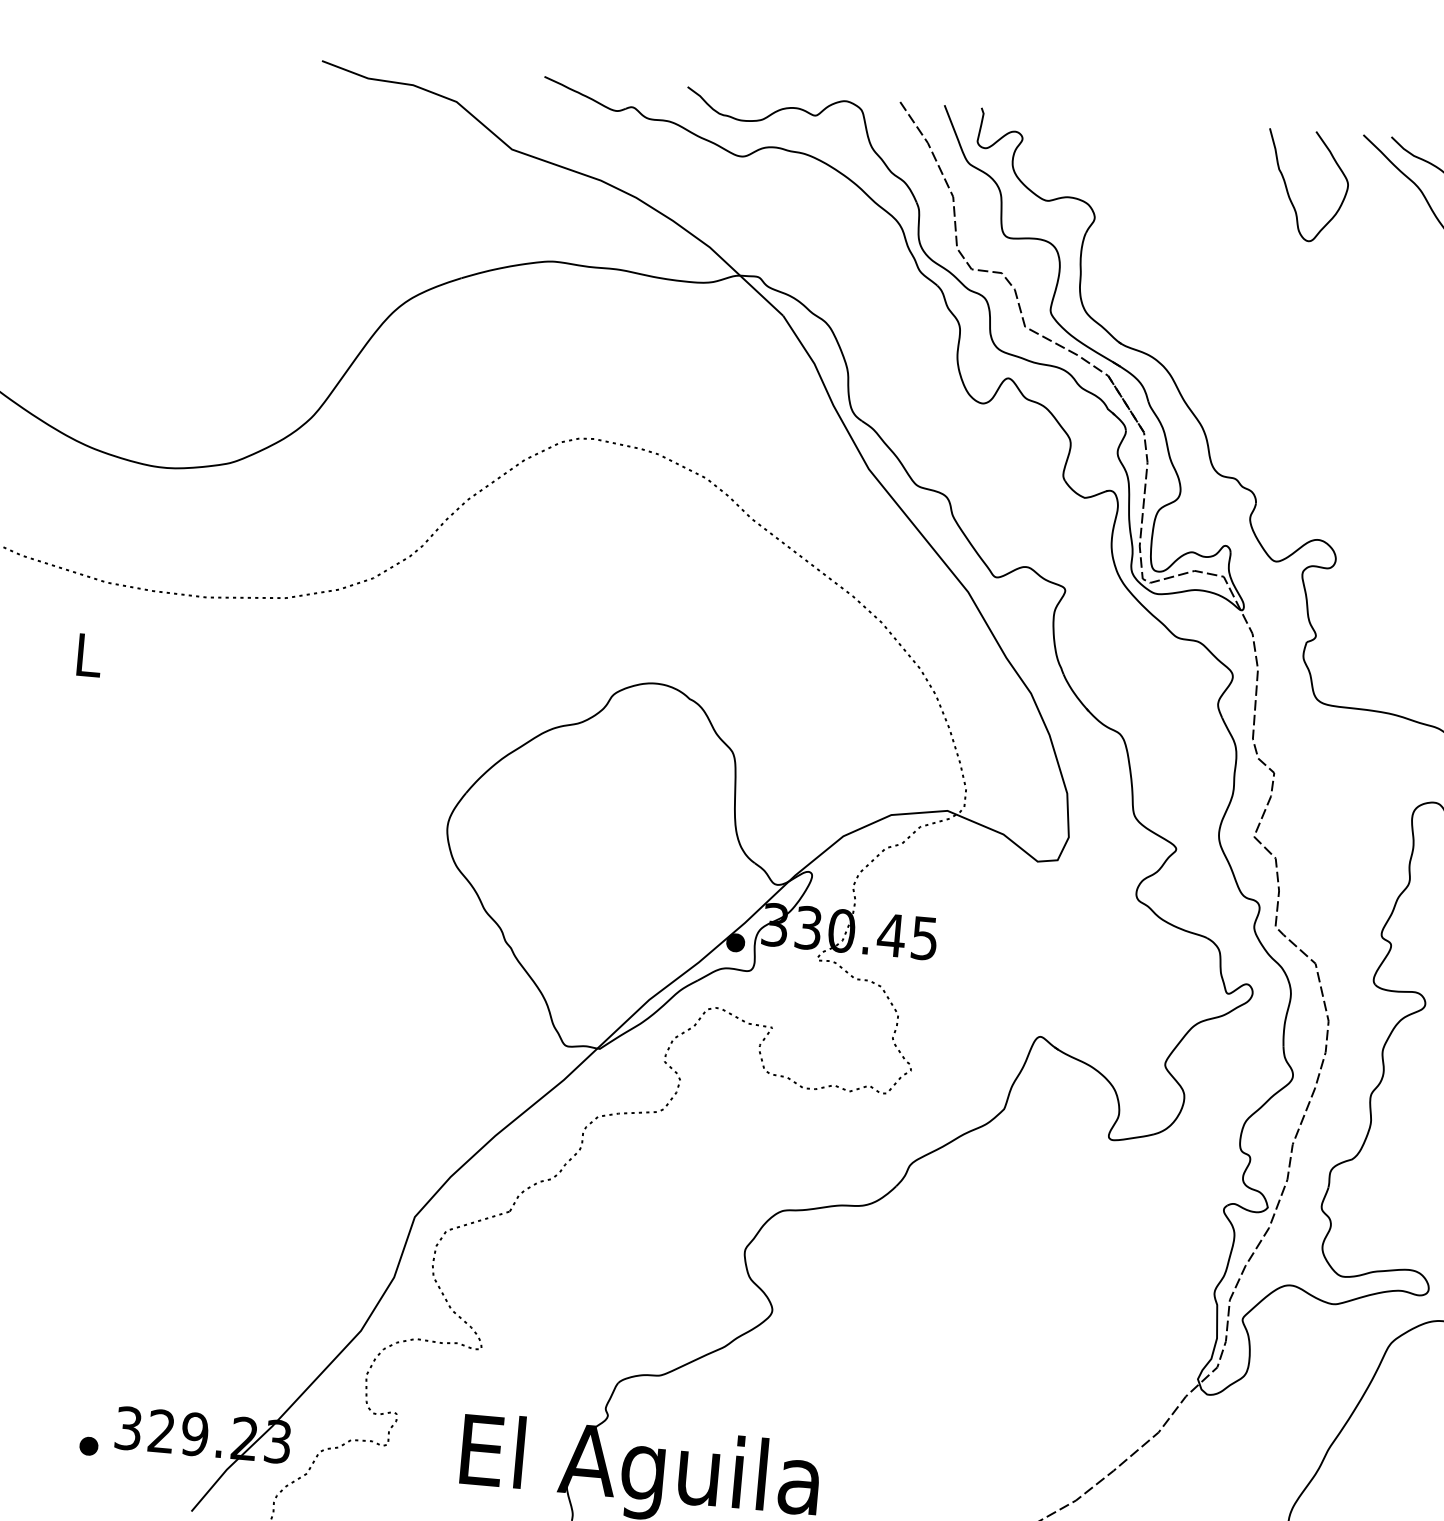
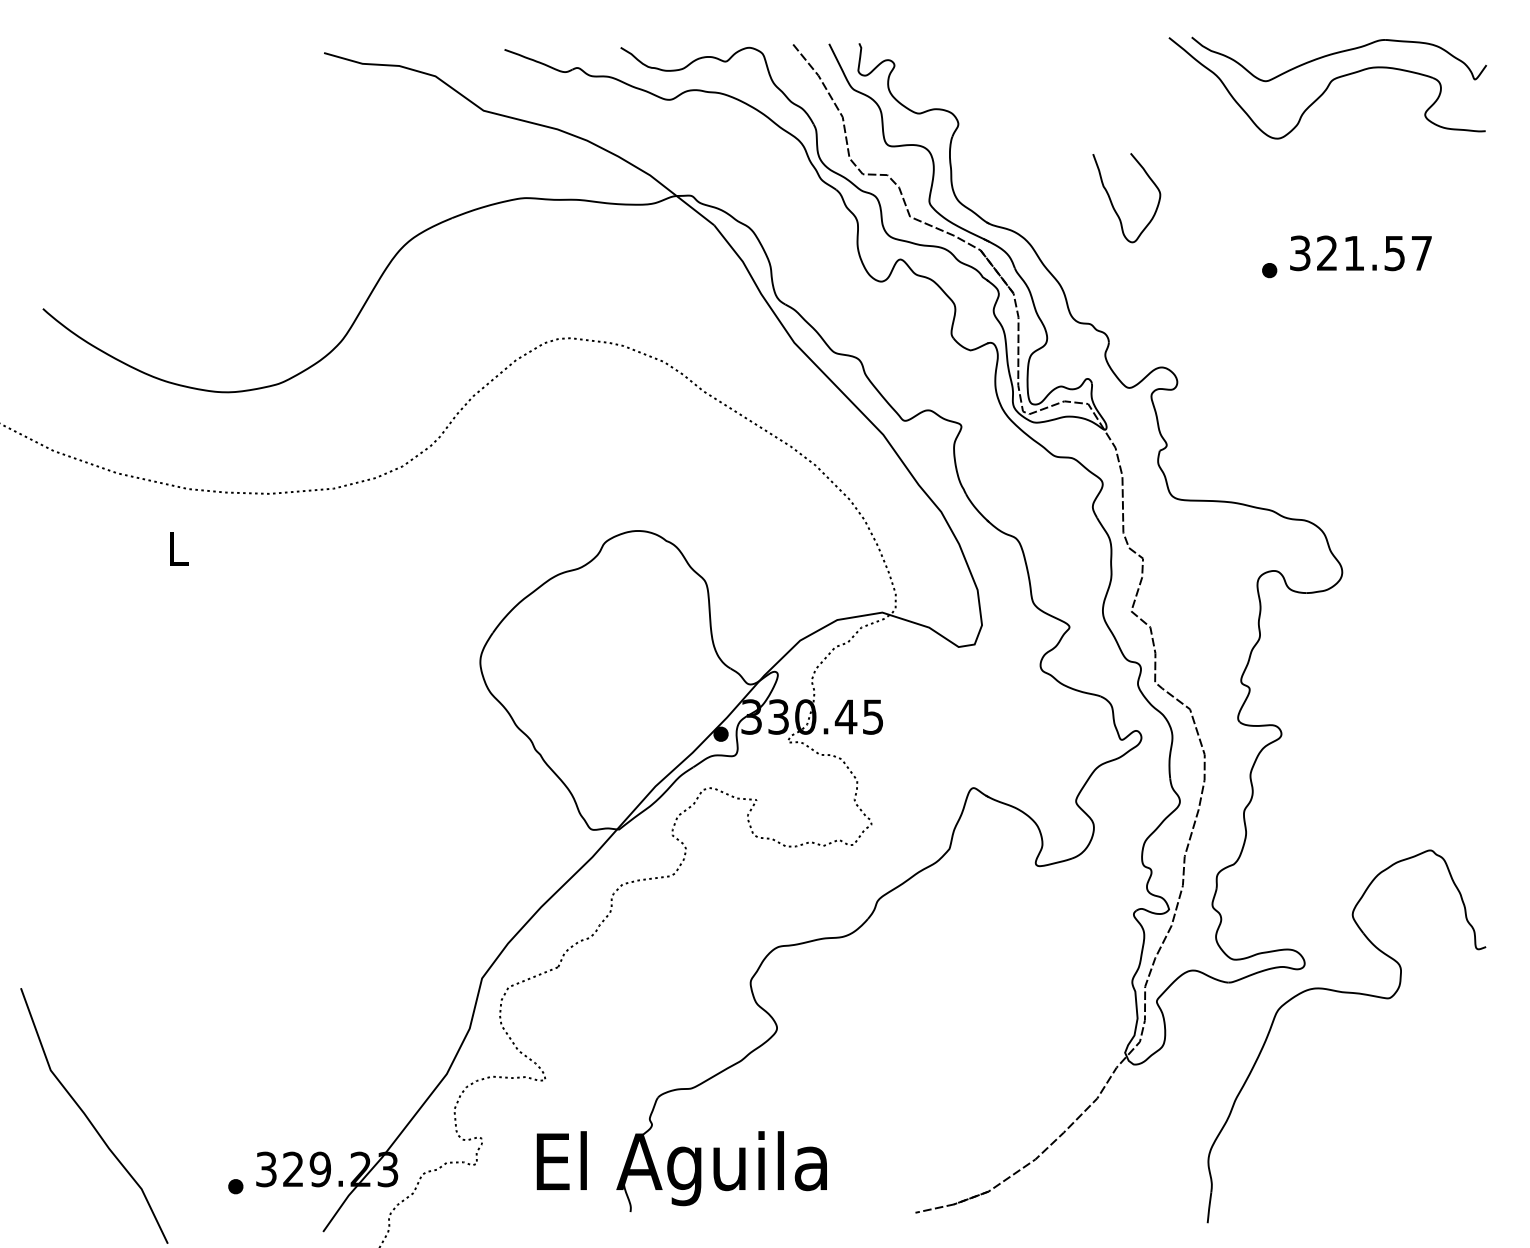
curve: (1289, 192) -> (1113, 204), moved

